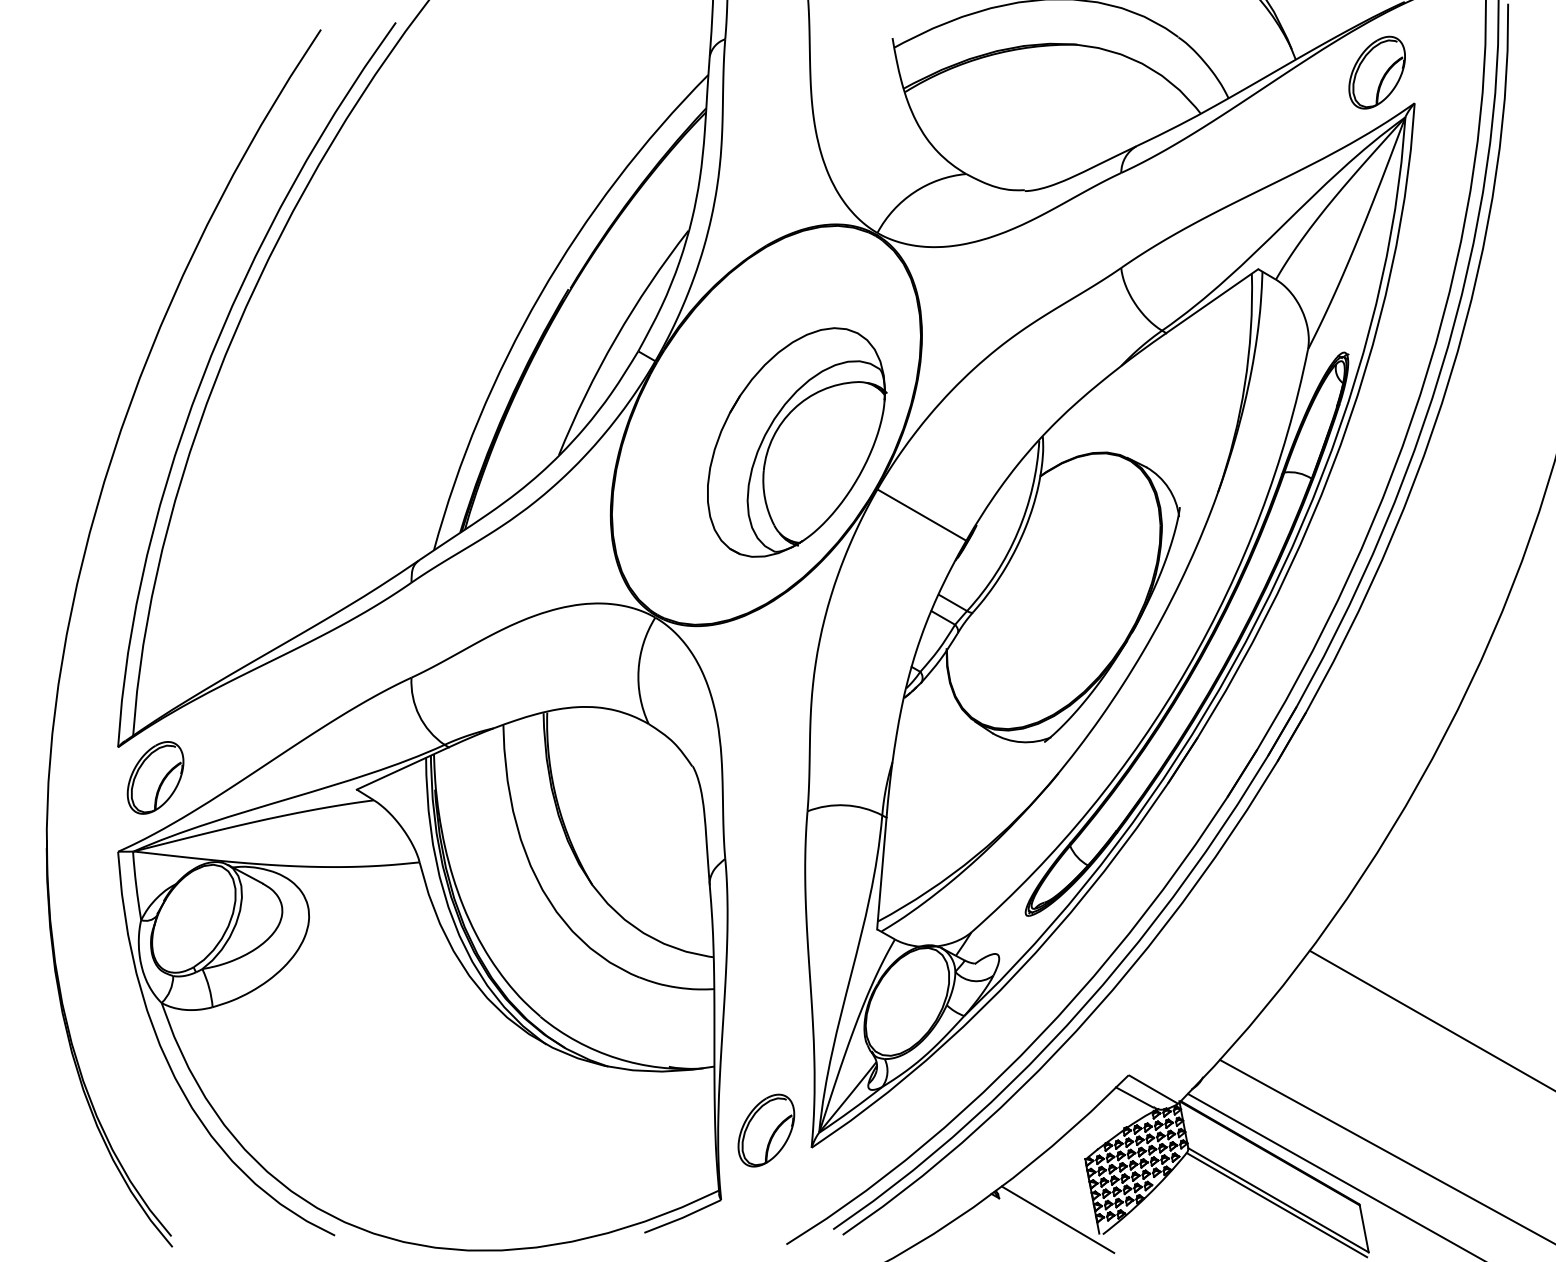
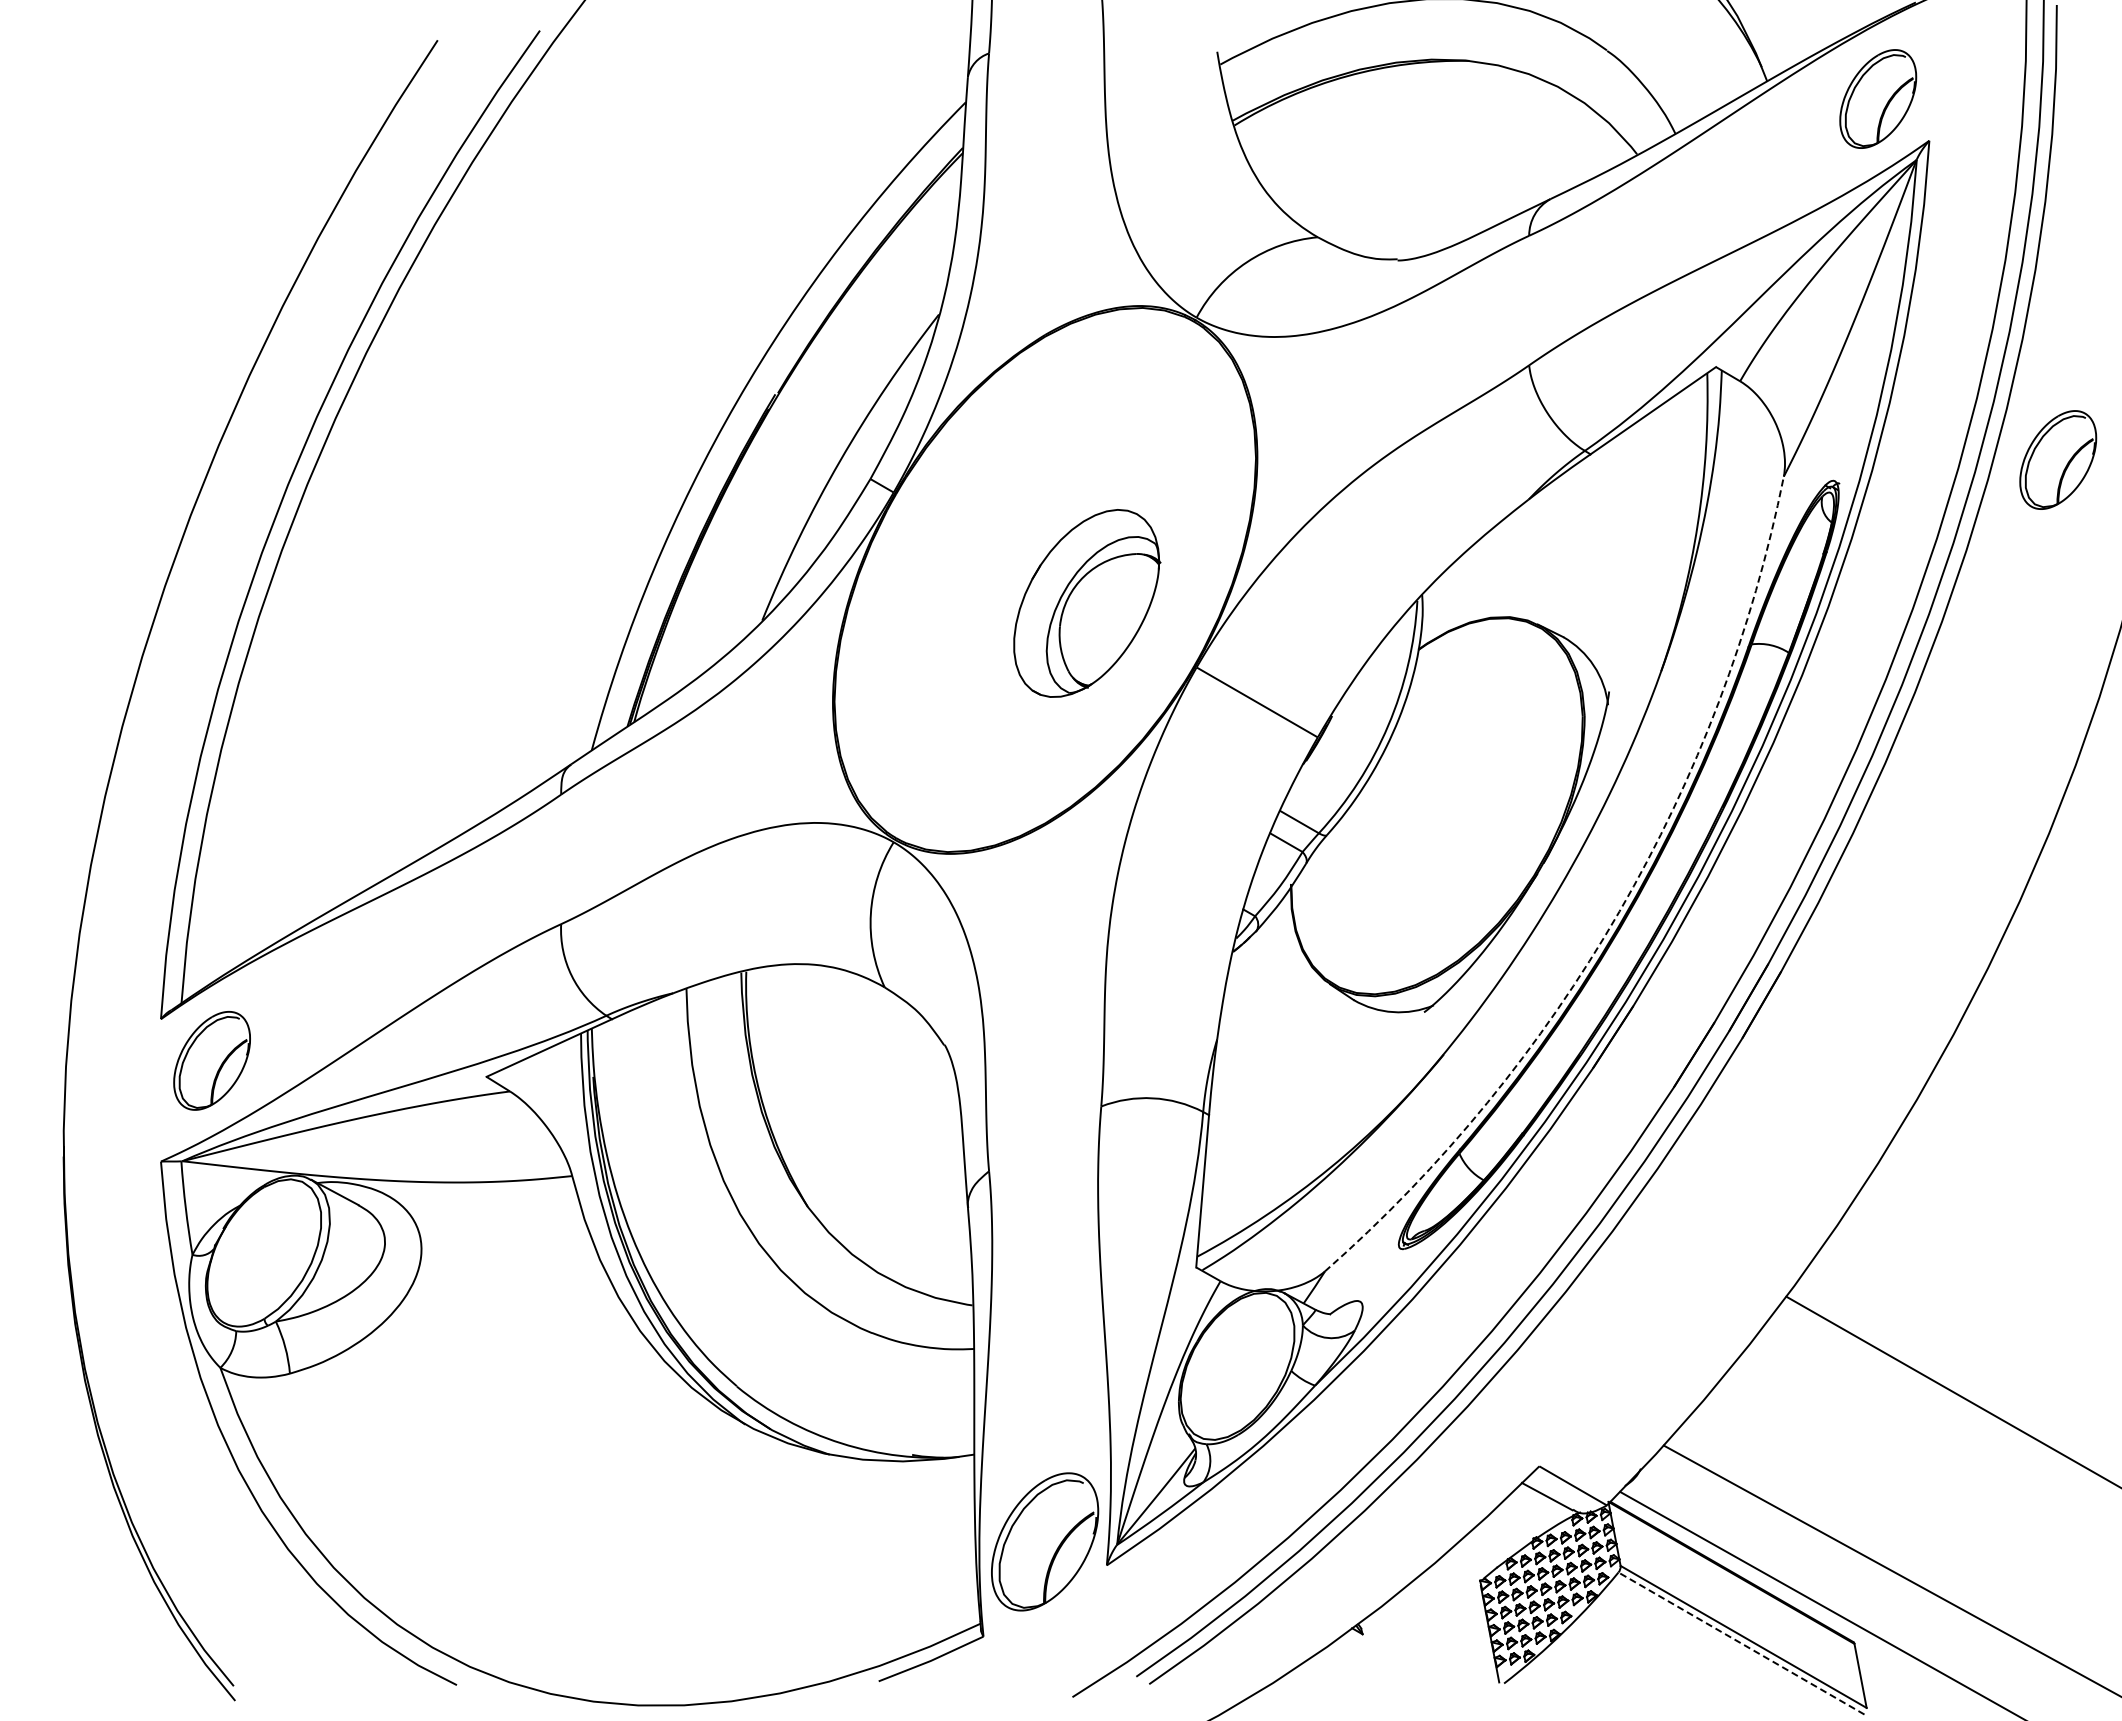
part: (1509, 336) -> (2058, 459), added
part: (797, 442) -> (1087, 603), size x0.6
arc: (1187, 668) -> (1619, 911), solid -> dashed
part: (766, 1130) -> (1045, 1541), size x1.4
line: (1276, 1205) -> (1741, 1643), solid -> dashed
line: (1057, 1219) -> (1442, 1663), removed

